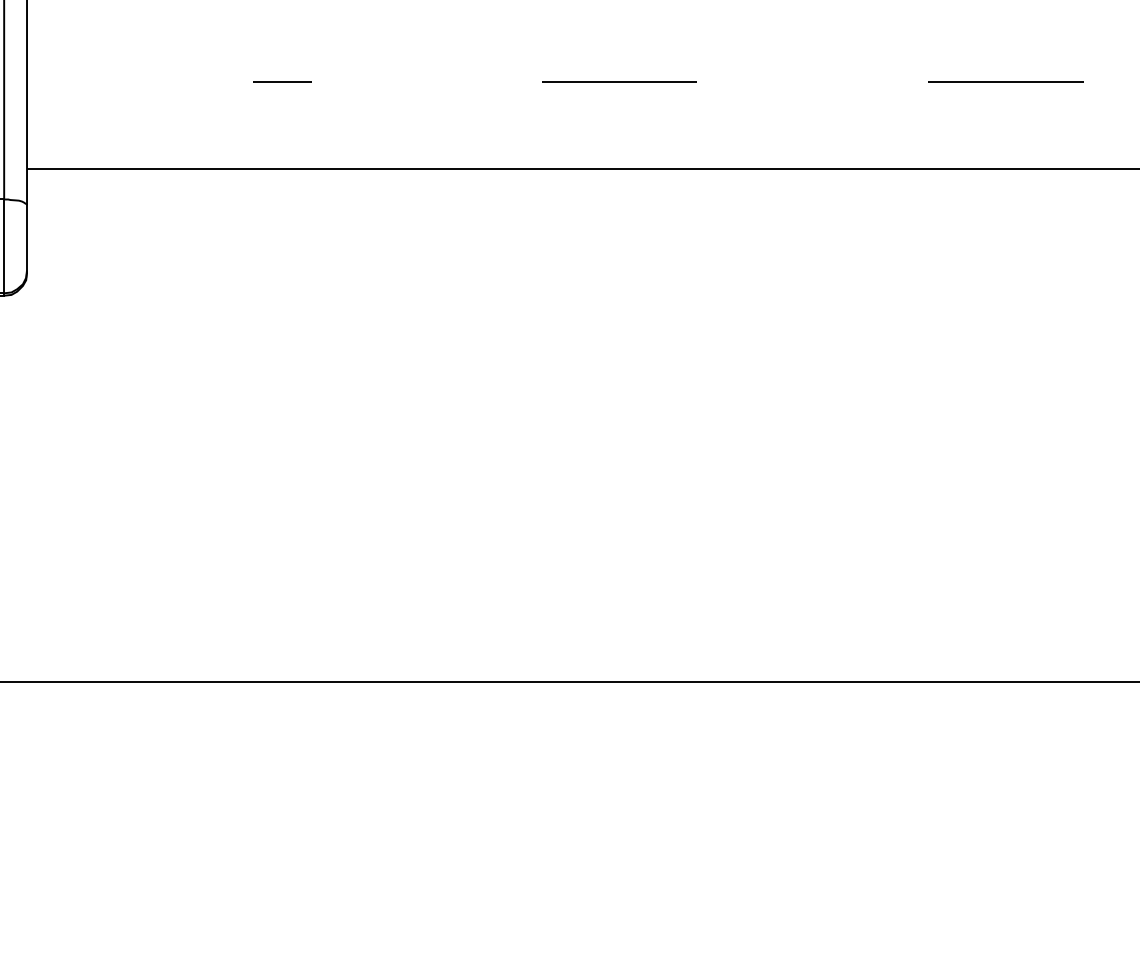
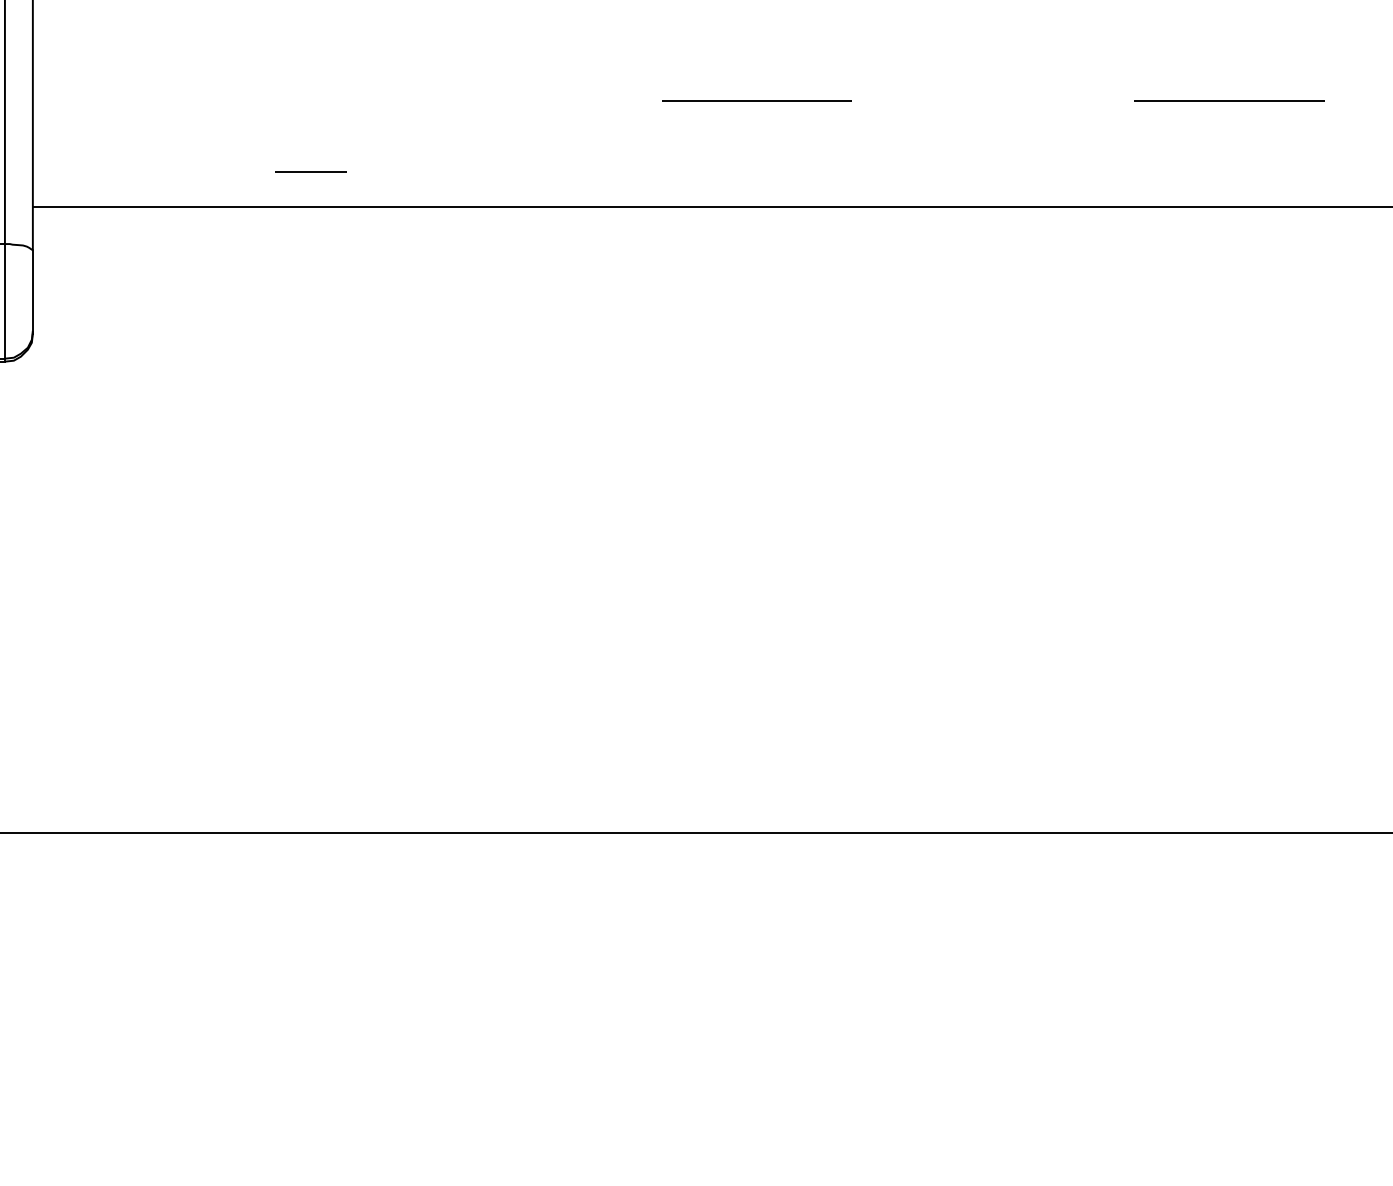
line: (281, 82) -> (310, 171), moved

